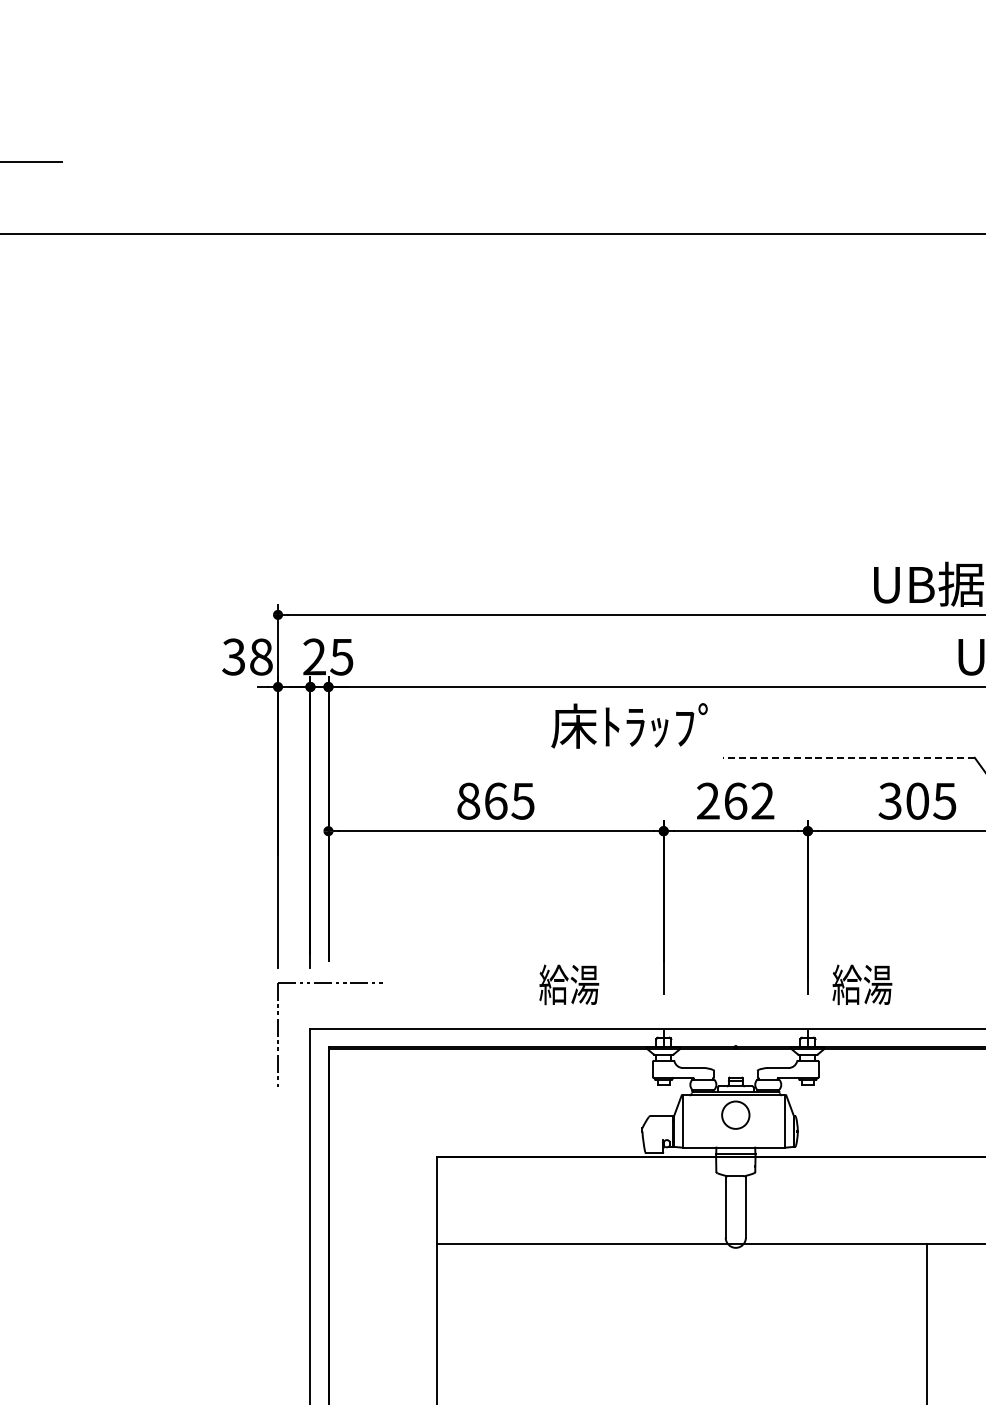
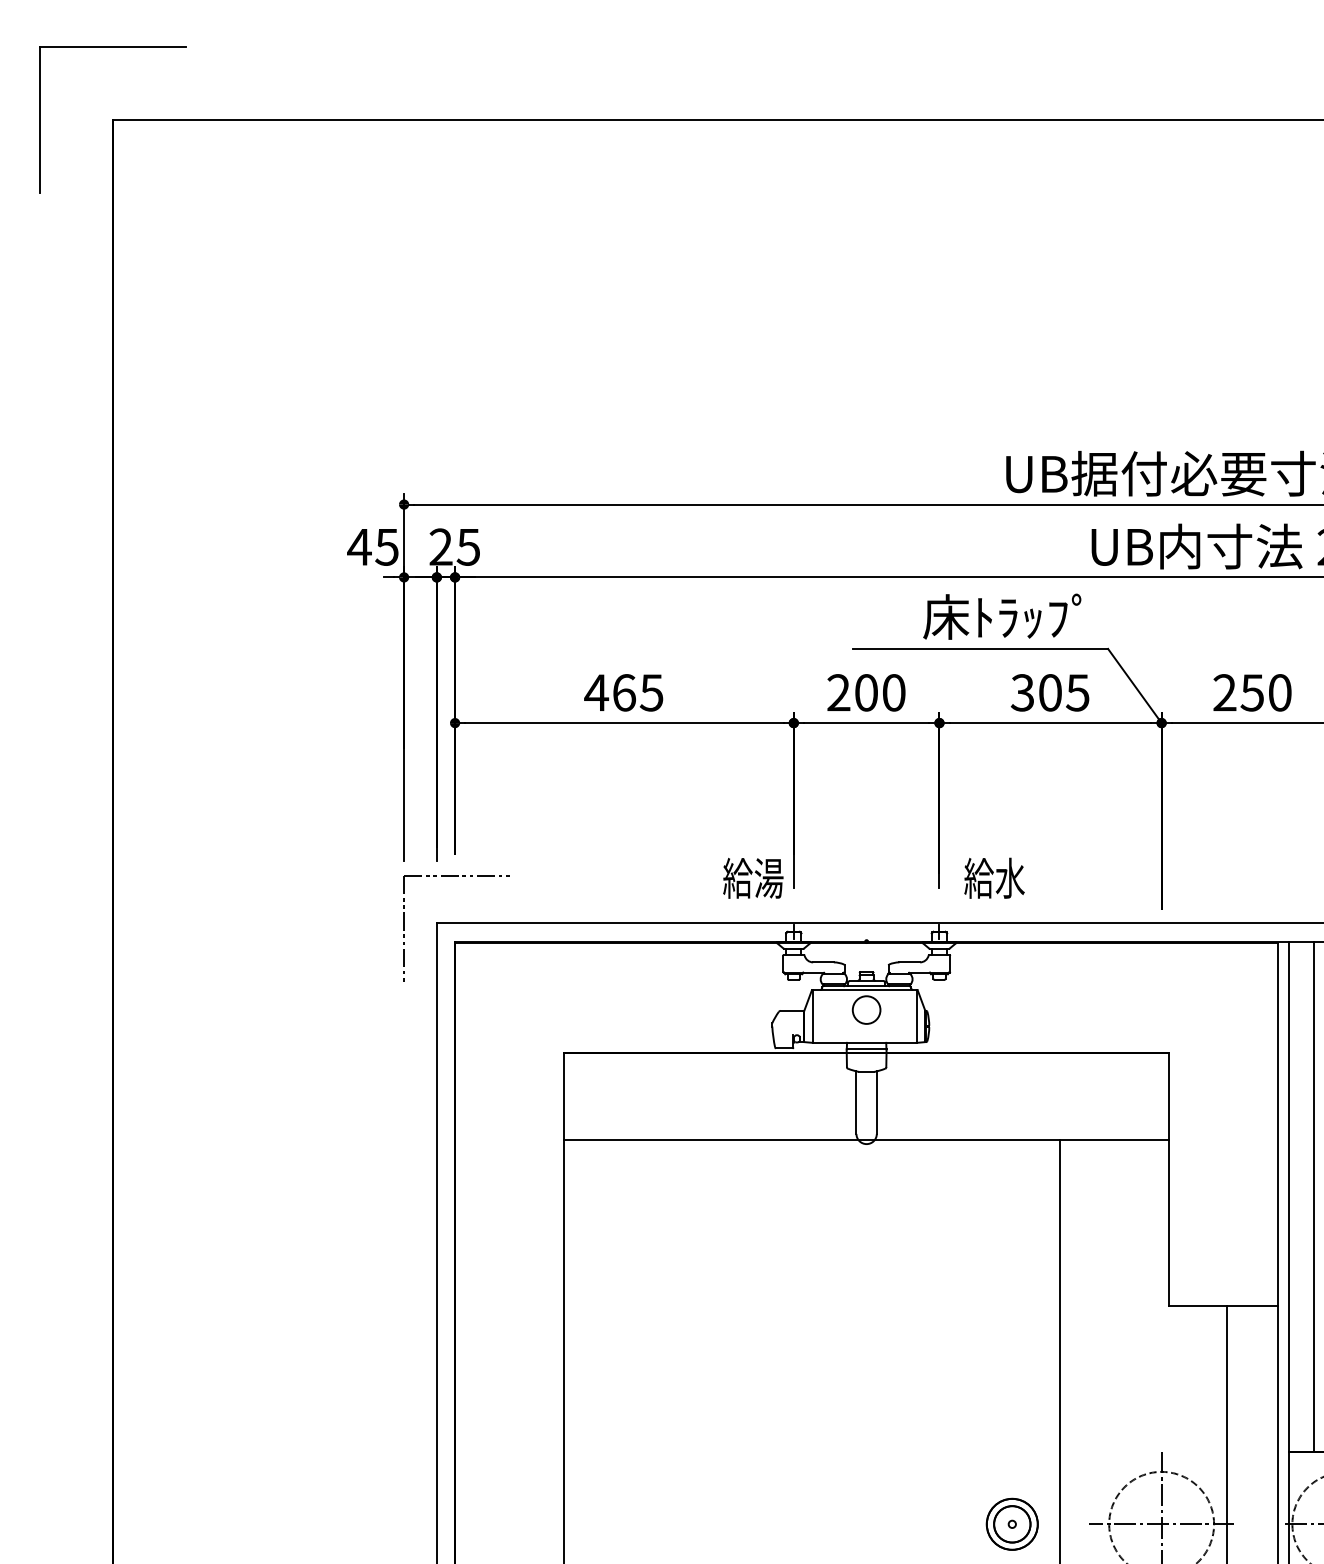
text: (246, 656) -> (372, 546), 38 -> 45
text: (629, 725) -> (1002, 616), moved
line: (848, 757) -> (980, 648), dashed -> solid
text: (468, 800) -> (596, 692), 865 -> 465
text: (749, 800) -> (880, 692), 262 -> 200
text: (877, 983) -> (1009, 877), 給湯 -> 給水
text: (569, 984) -> (753, 878), moved

